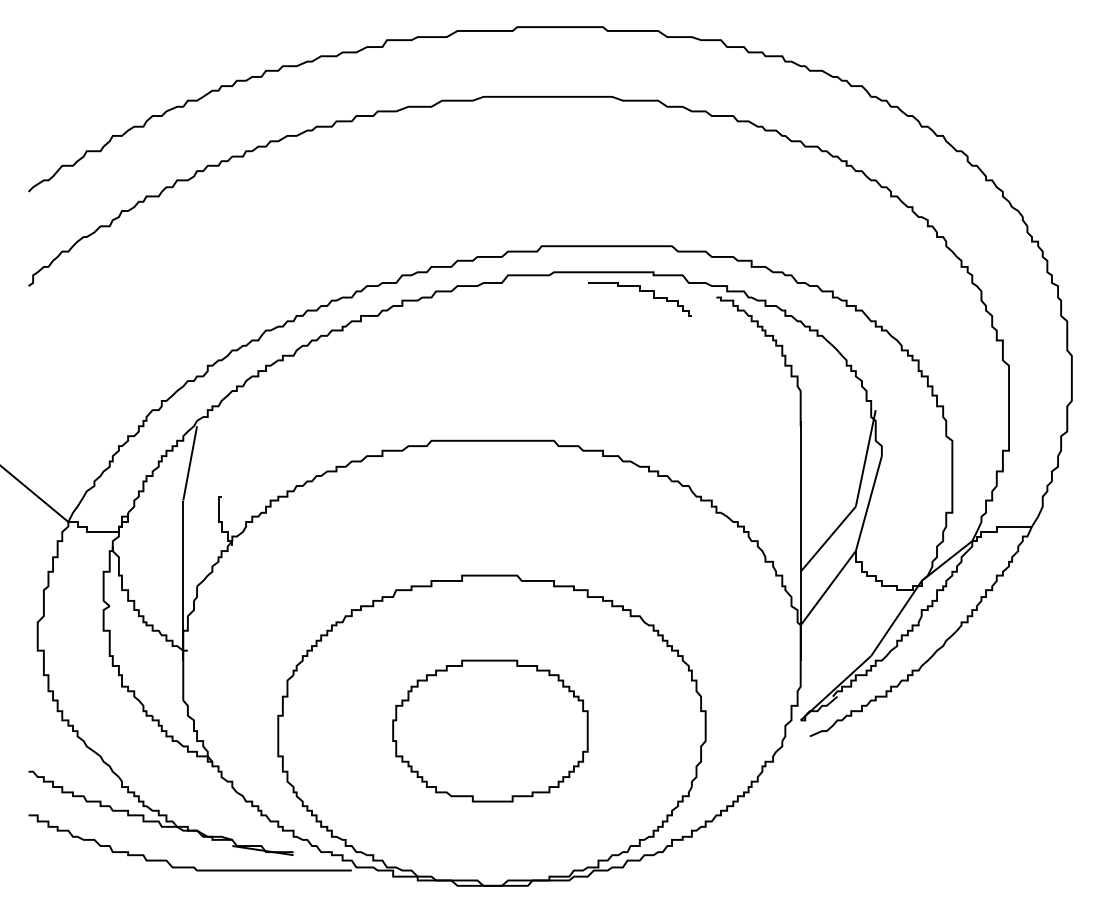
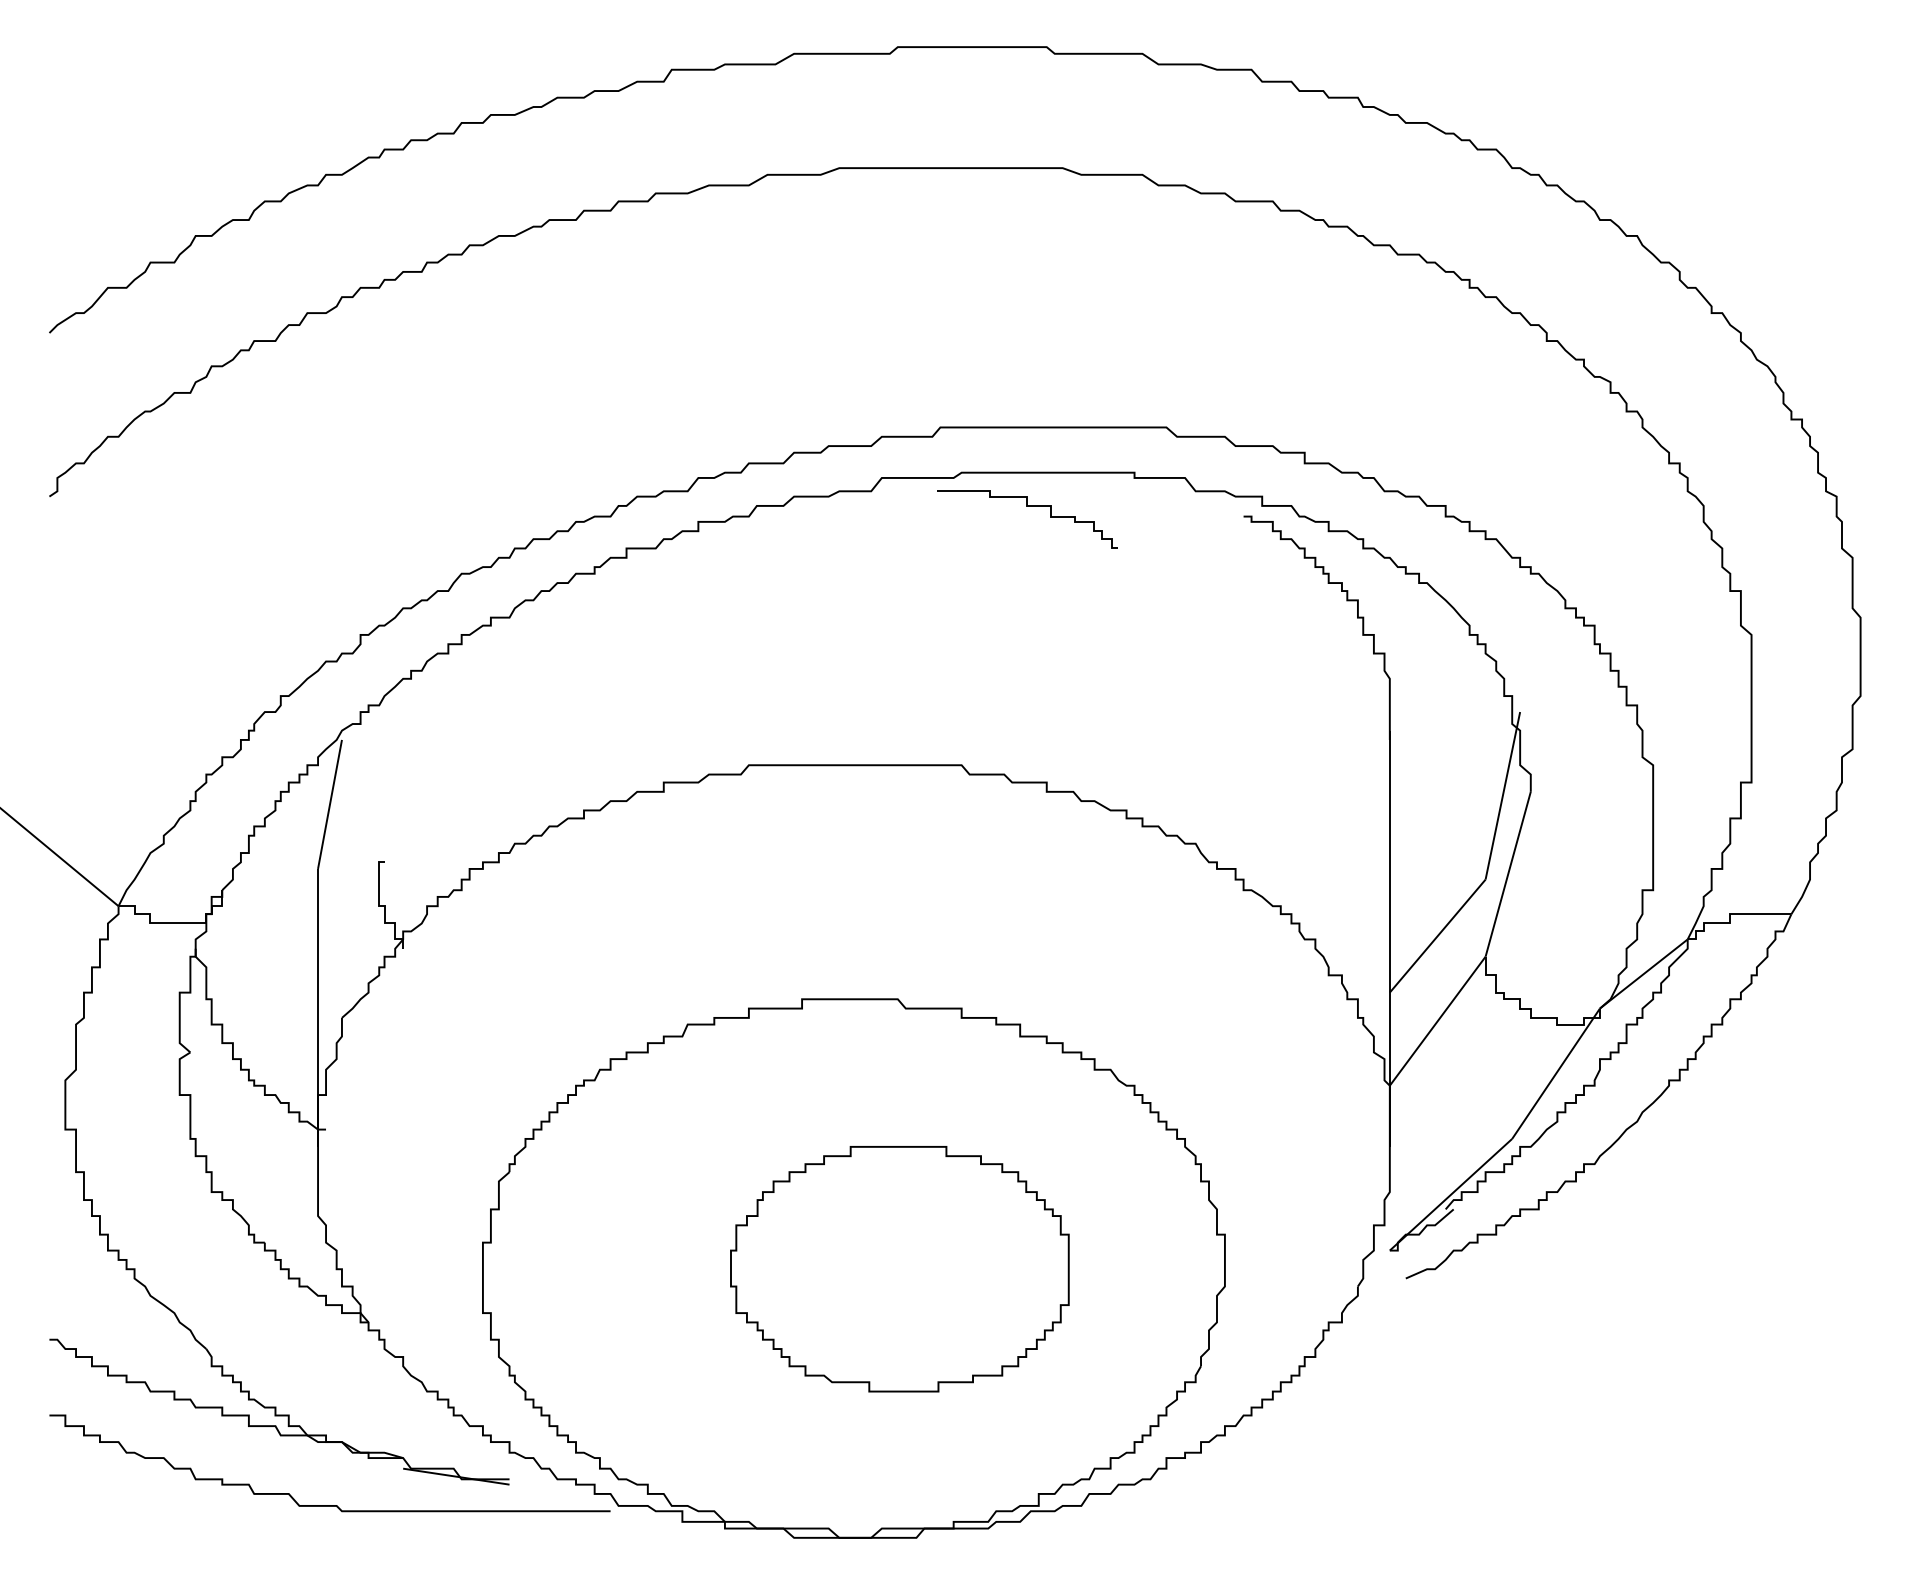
curve: (639, 291) -> (1026, 506), moved
part: (490, 730) -> (899, 1268), moved

